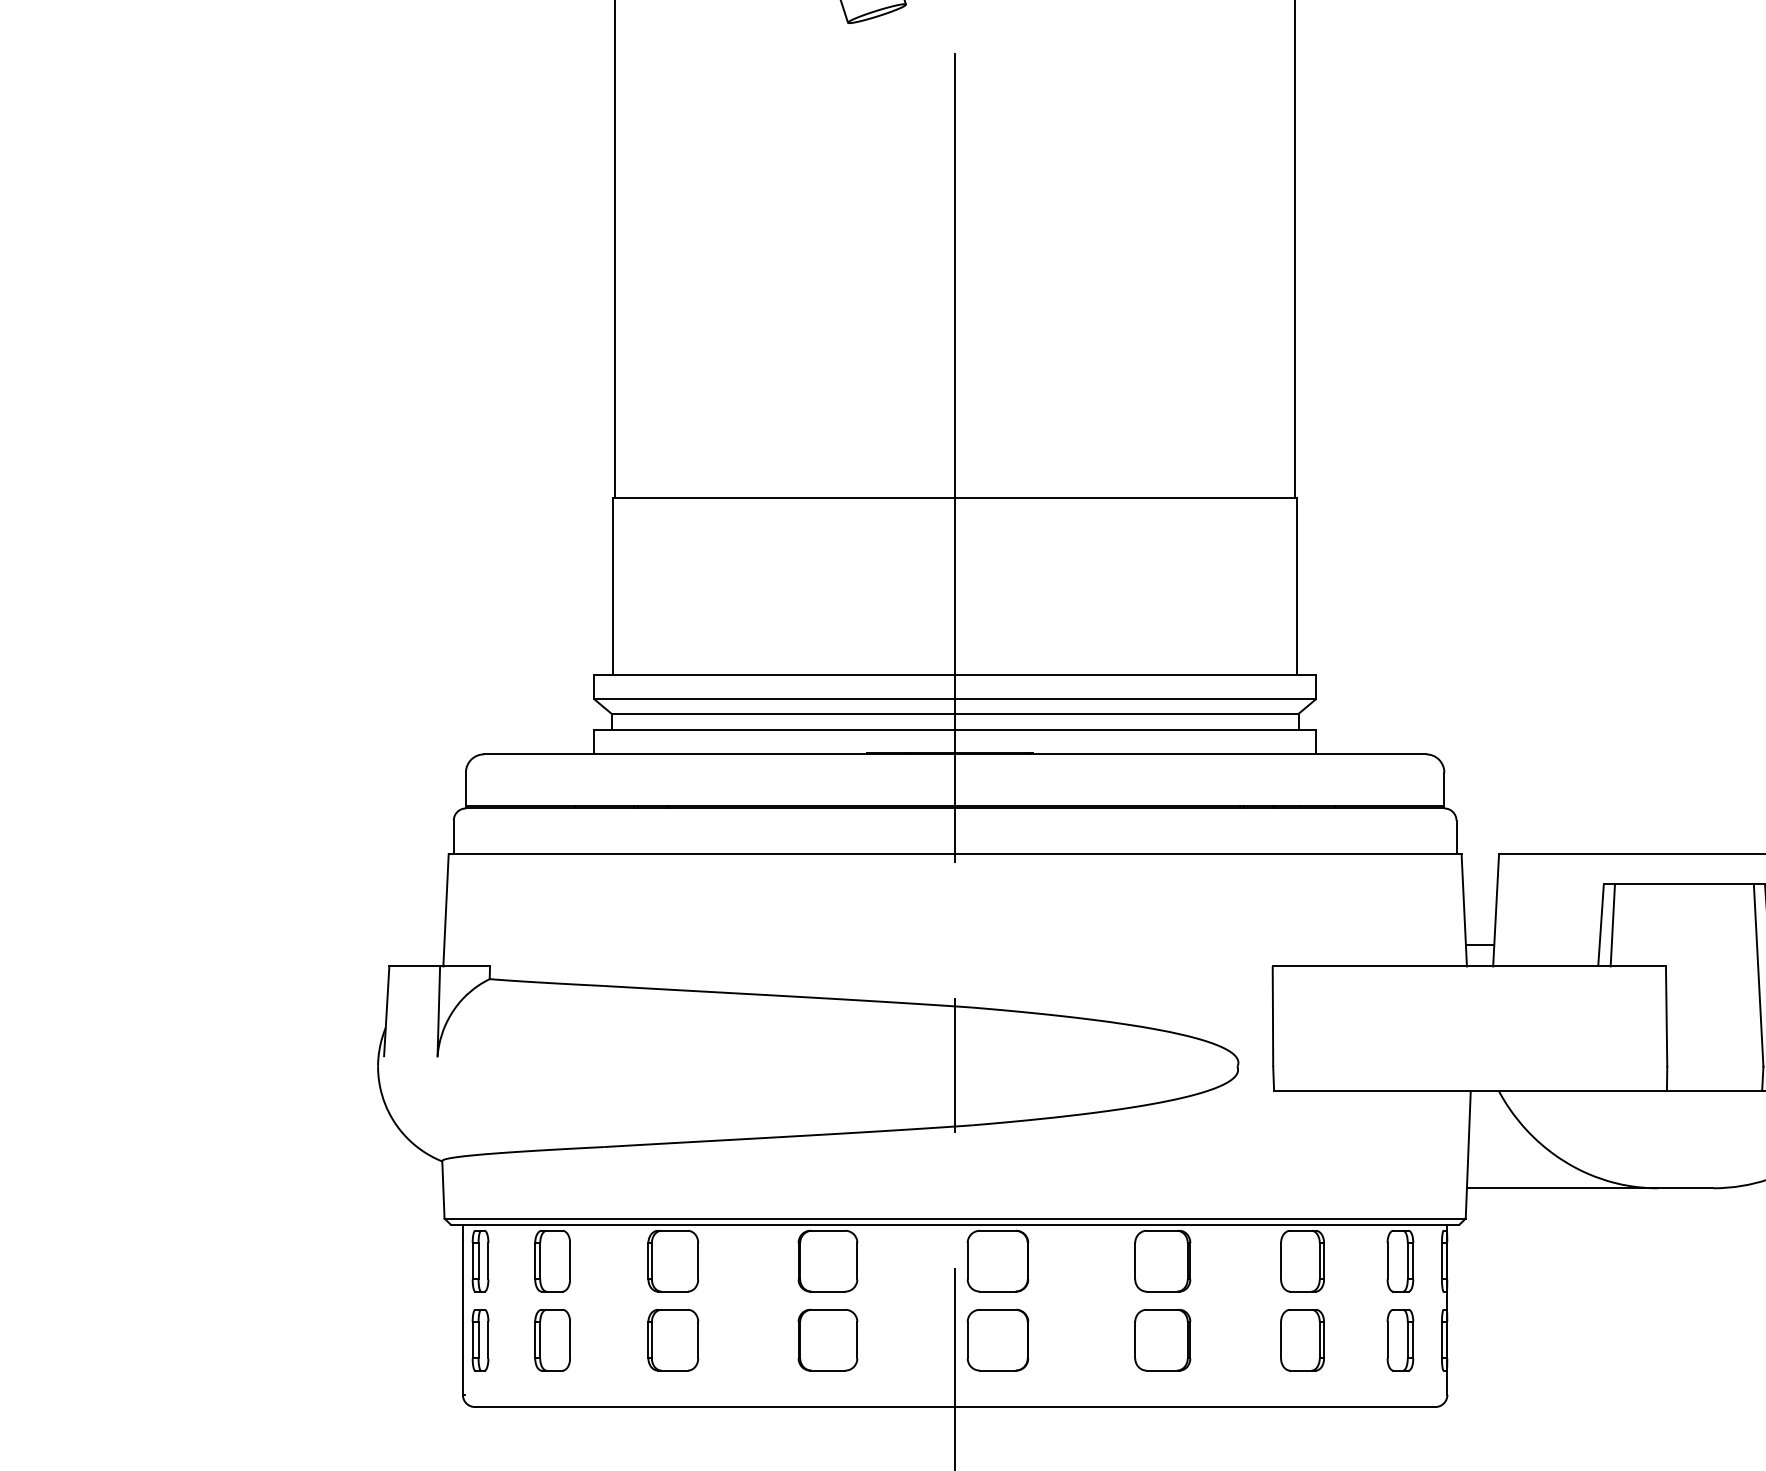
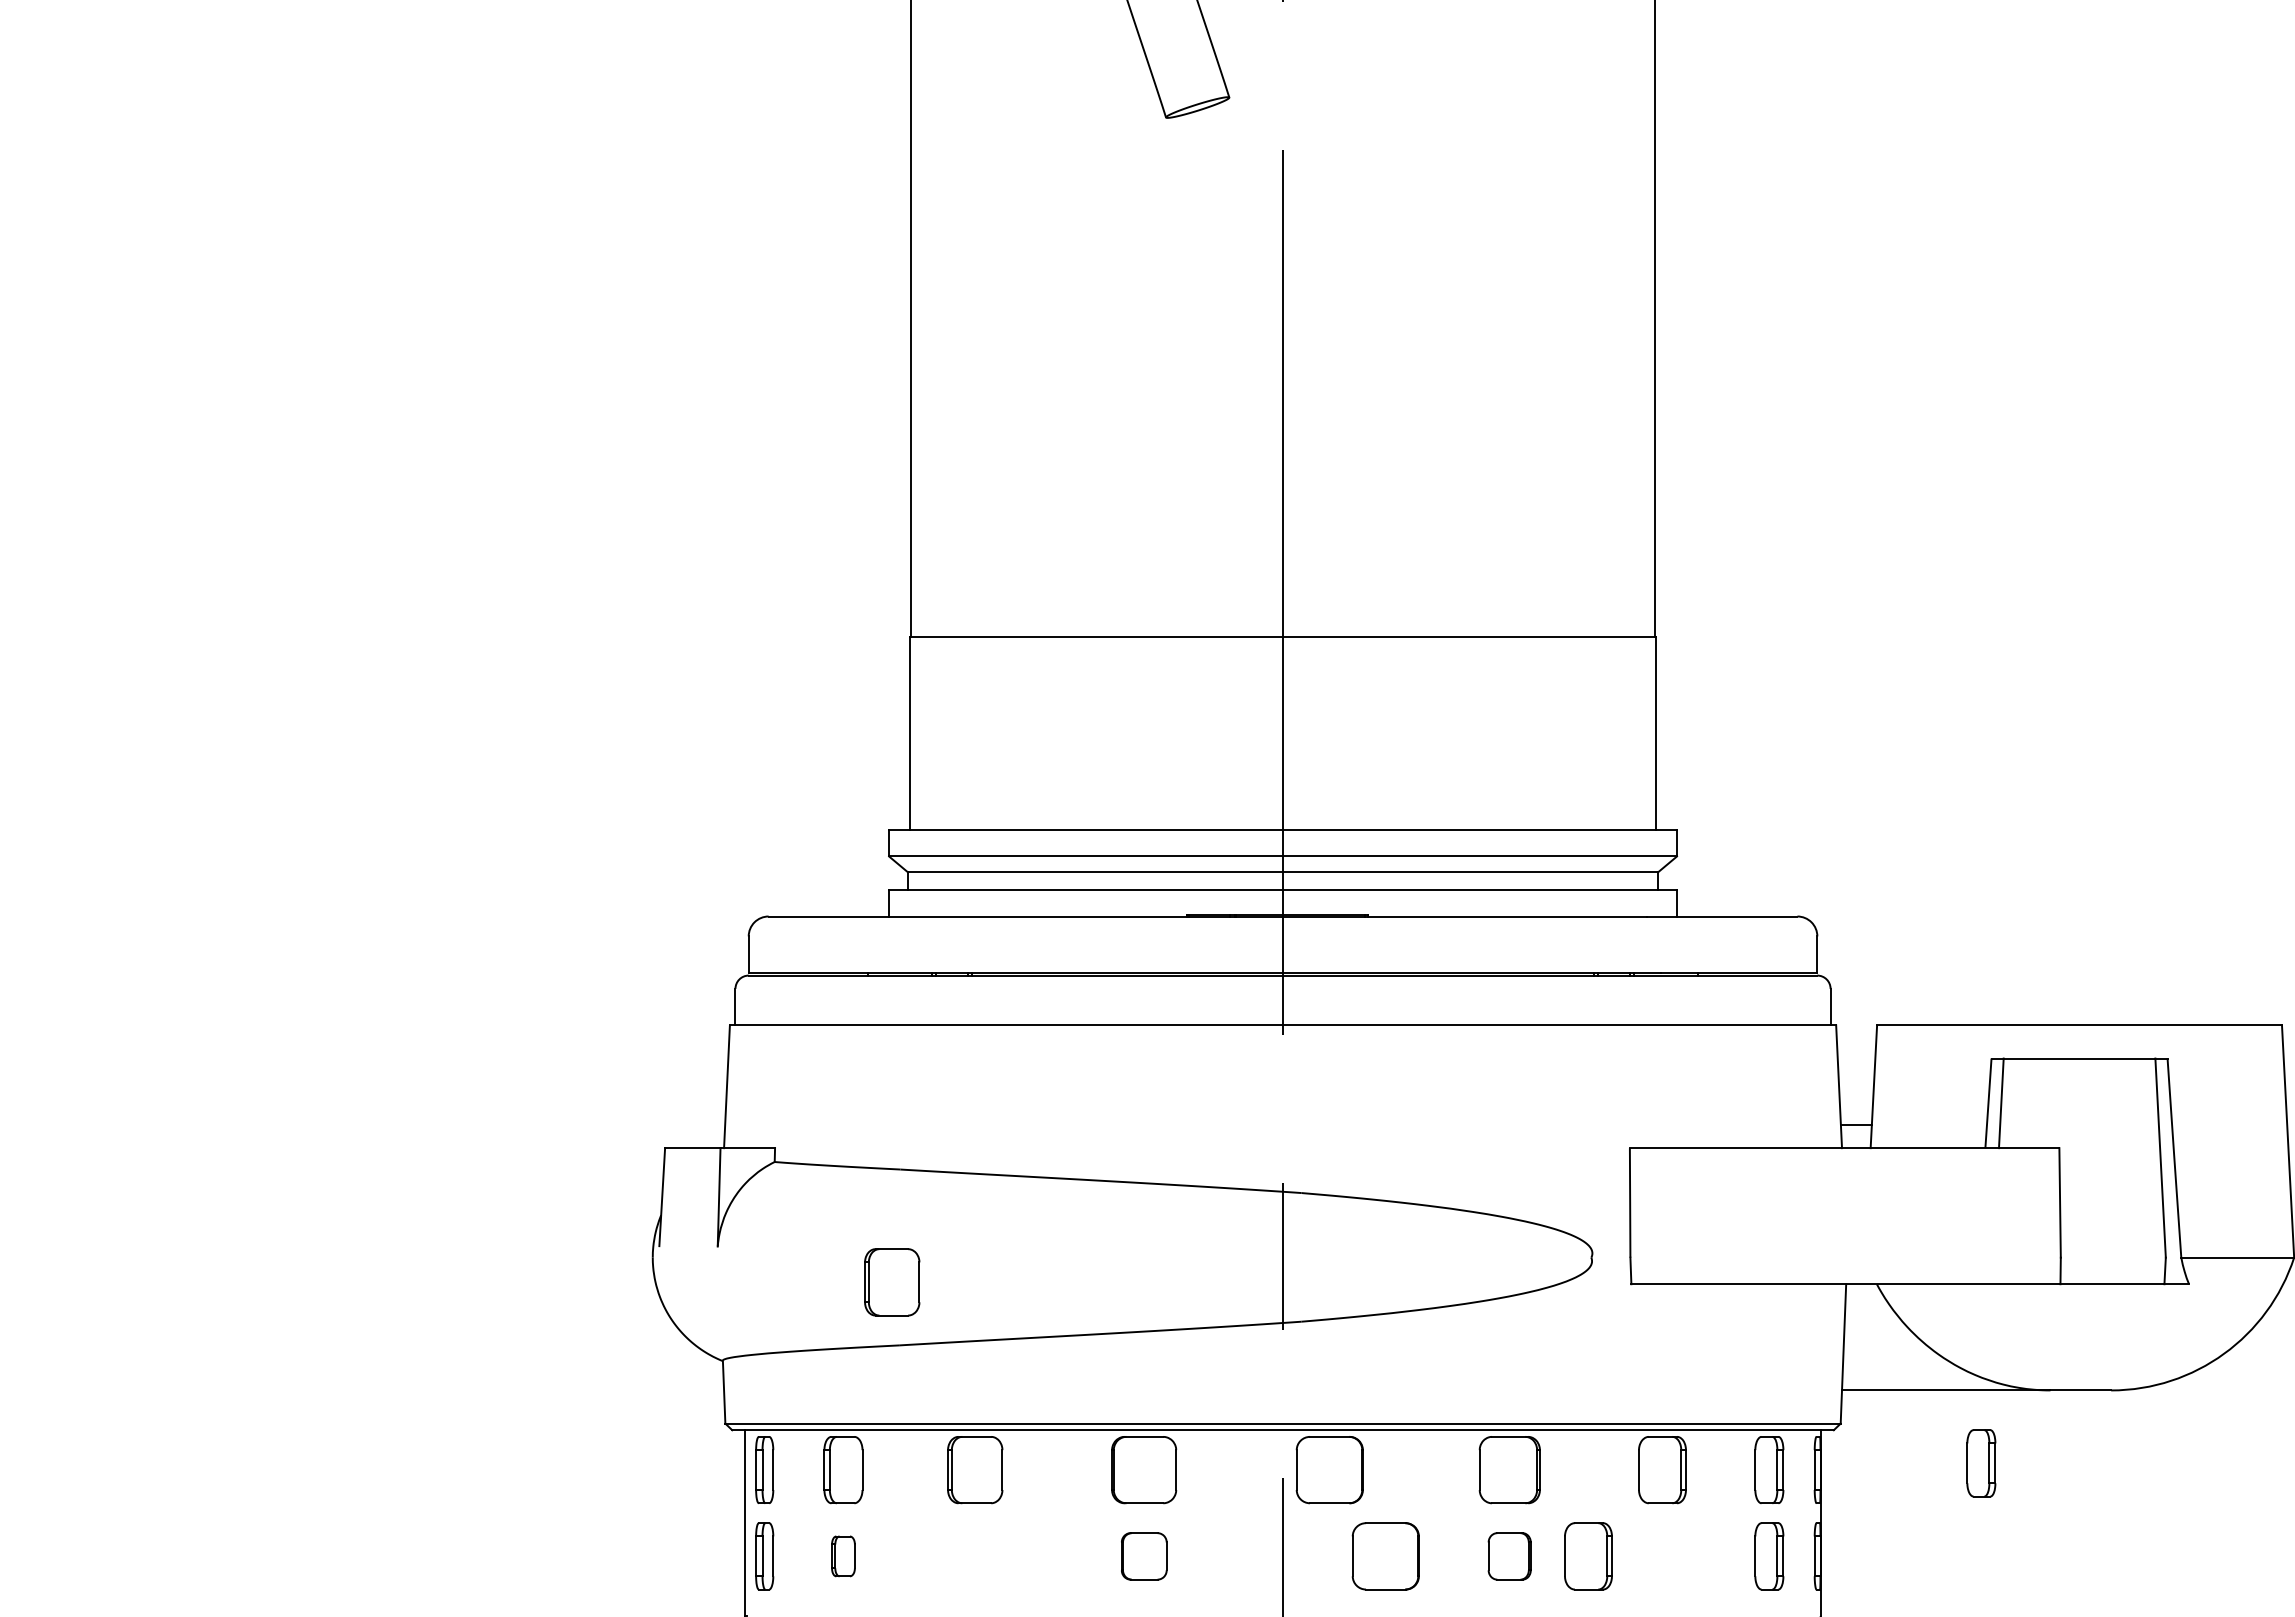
part: (1594, 1255) -> (1981, 1463), added
part: (552, 1340) -> (843, 1556), size x0.6
part: (673, 1340) -> (892, 1282), moved
part: (828, 1340) -> (1144, 1556), size x0.7
part: (997, 1340) -> (1385, 1556), moved
part: (1162, 1340) -> (1509, 1556), size x0.7
part: (1302, 1340) -> (1588, 1556), moved

